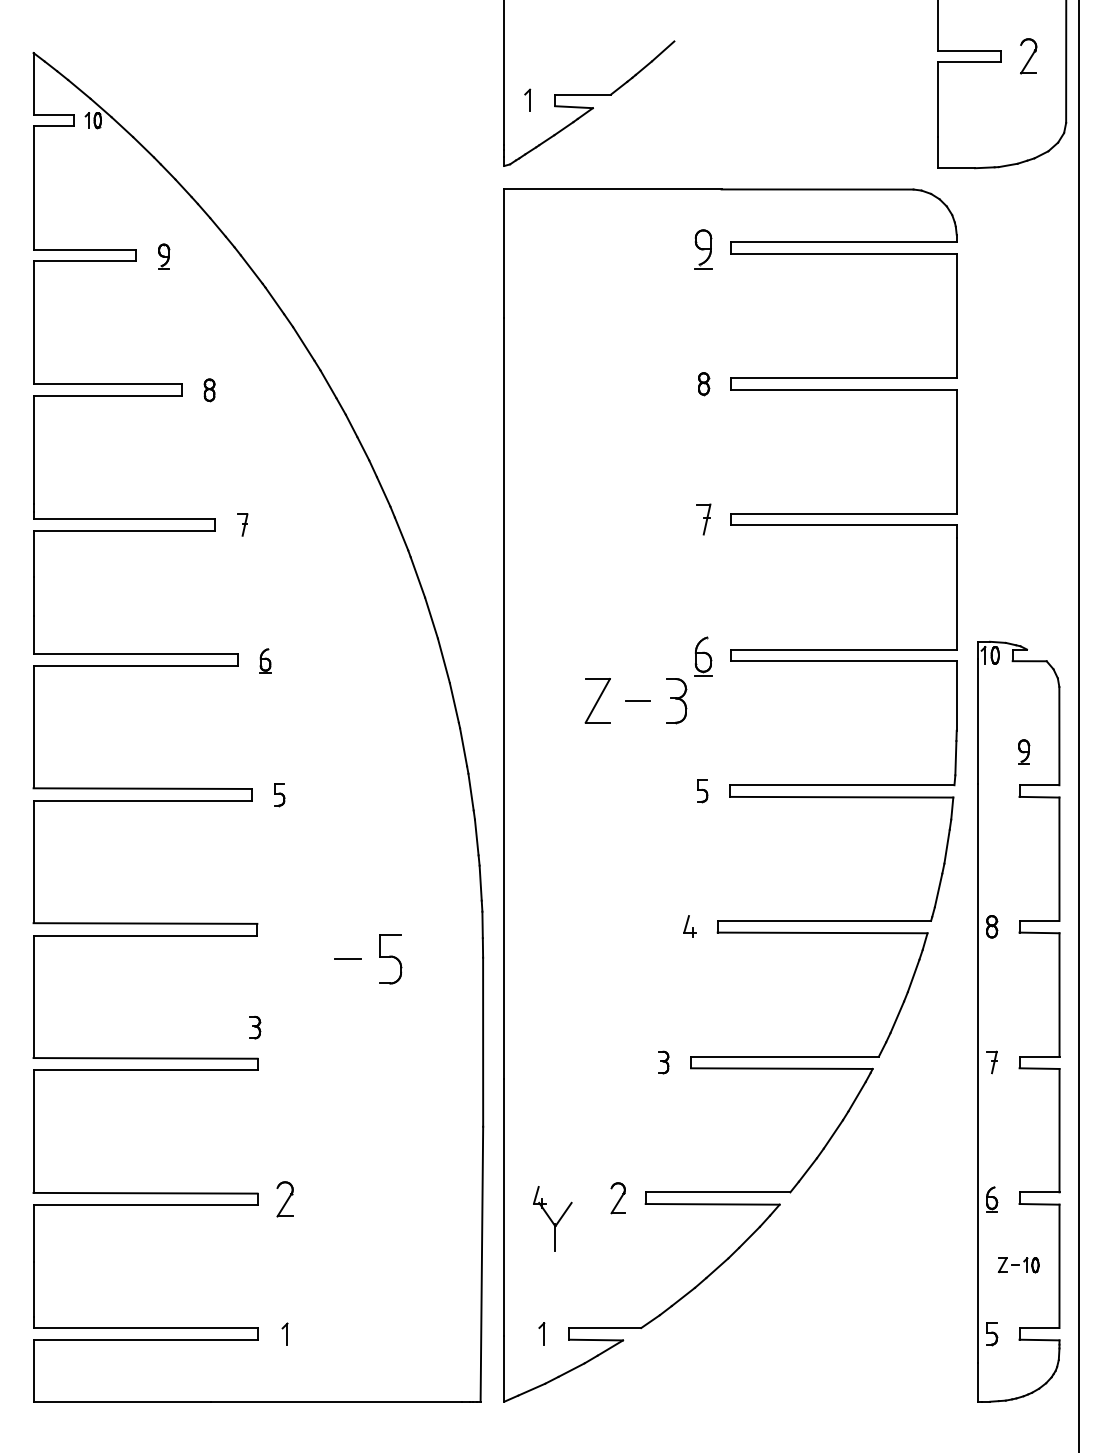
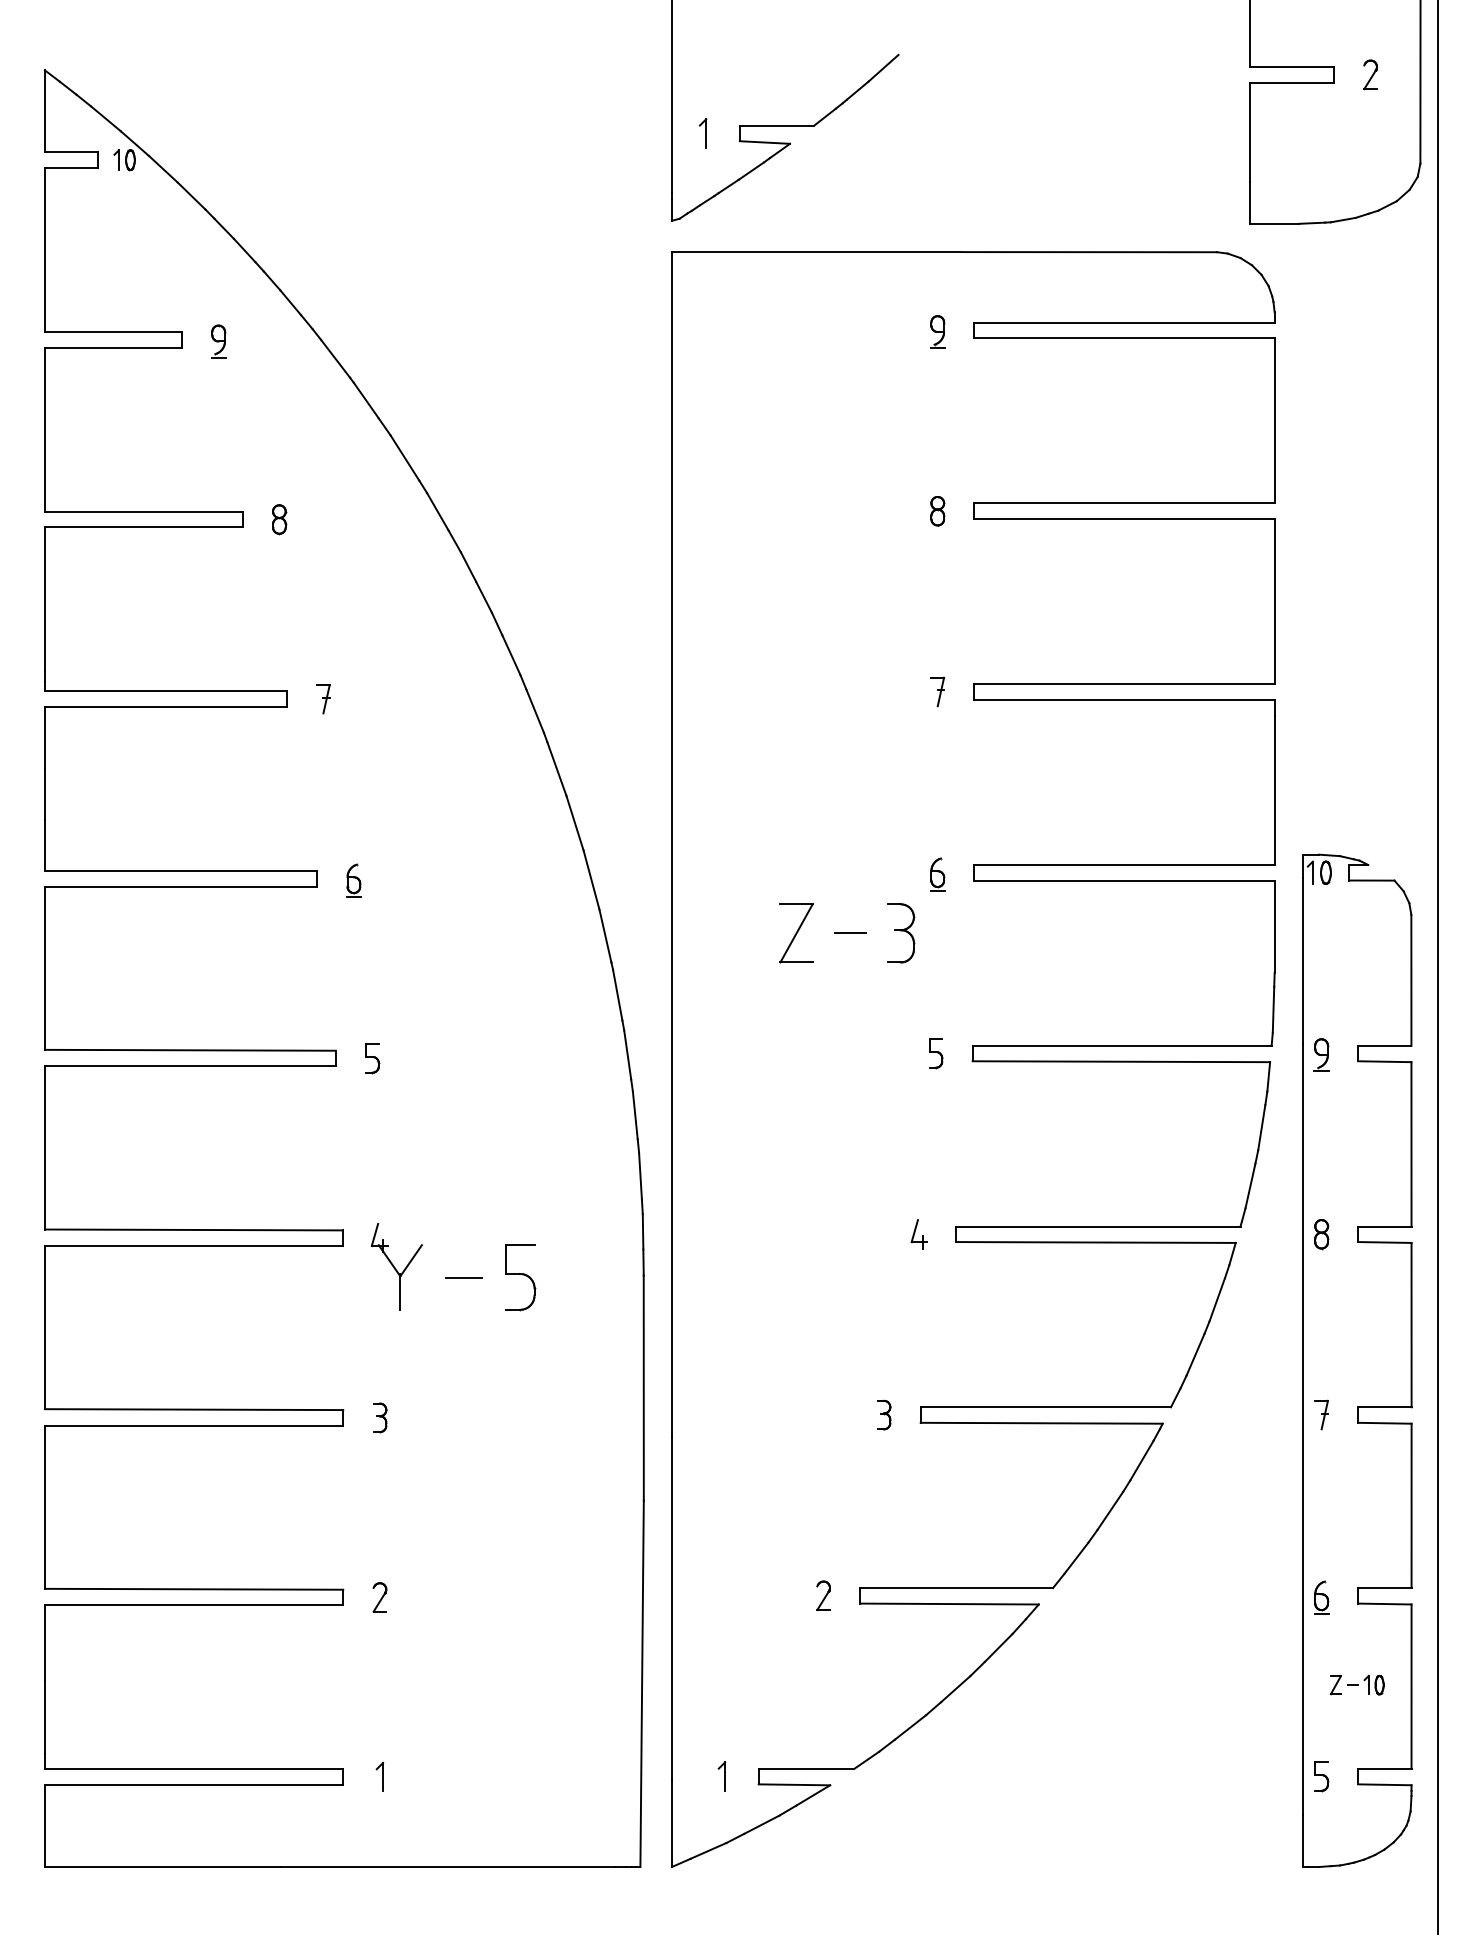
part: (1028, 56) -> (1370, 74), size x0.62
part: (704, 249) -> (938, 332), size x0.62
part: (703, 519) -> (937, 691), size x0.71
part: (704, 656) -> (938, 874), size x0.62
part: (1024, 751) -> (1322, 1054), moved
part: (255, 1027) -> (380, 1417), moved
part: (617, 1197) -> (822, 1594), size x0.71
part: (284, 1199) -> (379, 1597), size x0.62
part: (552, 1218) -> (396, 1265), moved

